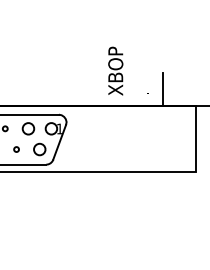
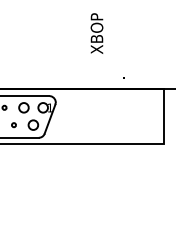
text: (115, 70) -> (96, 33), moved
line: (163, 89) -> (136, 74), removed

